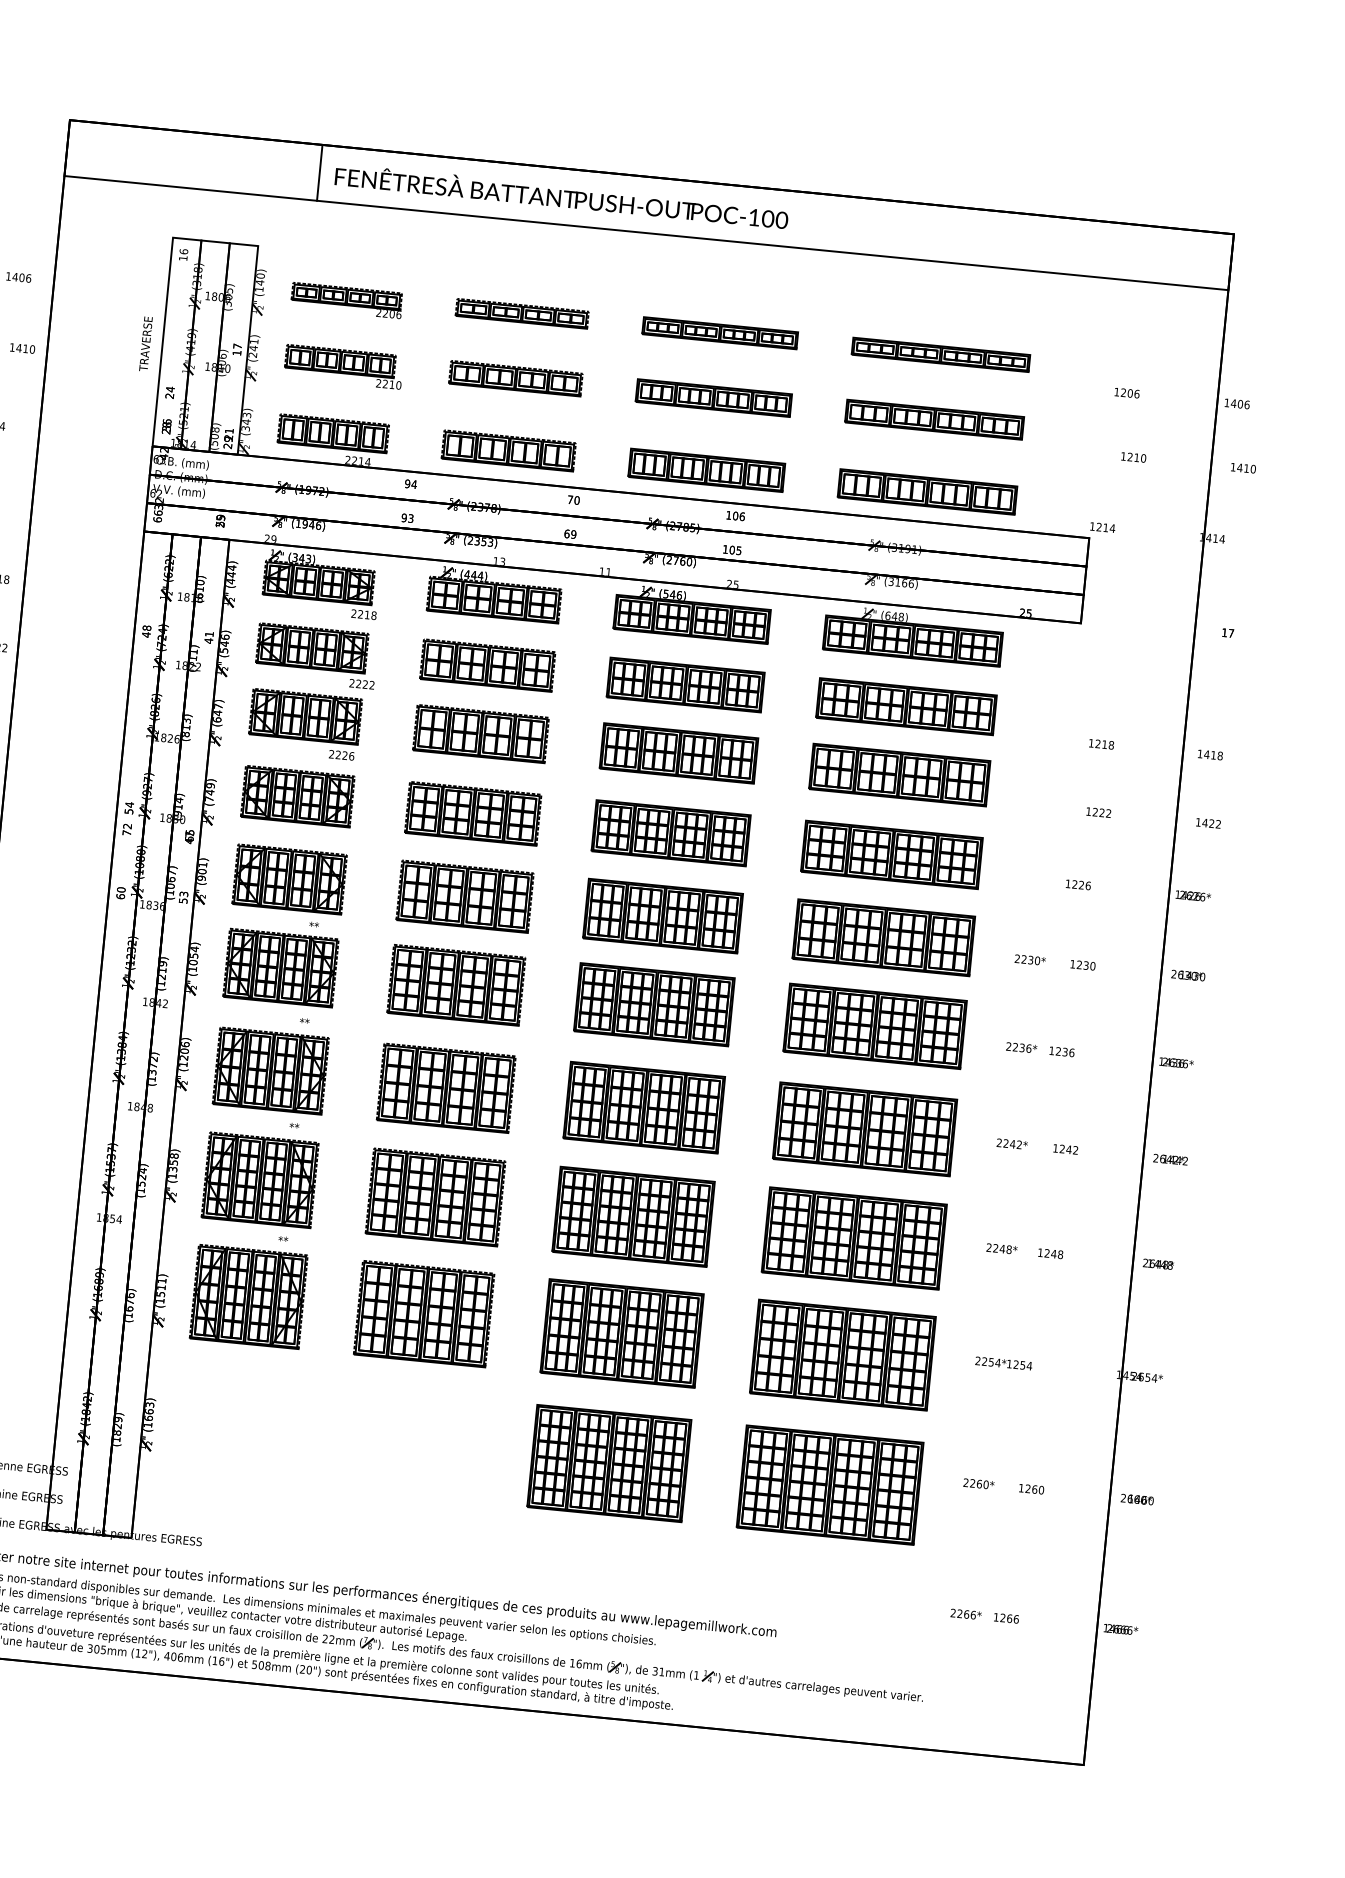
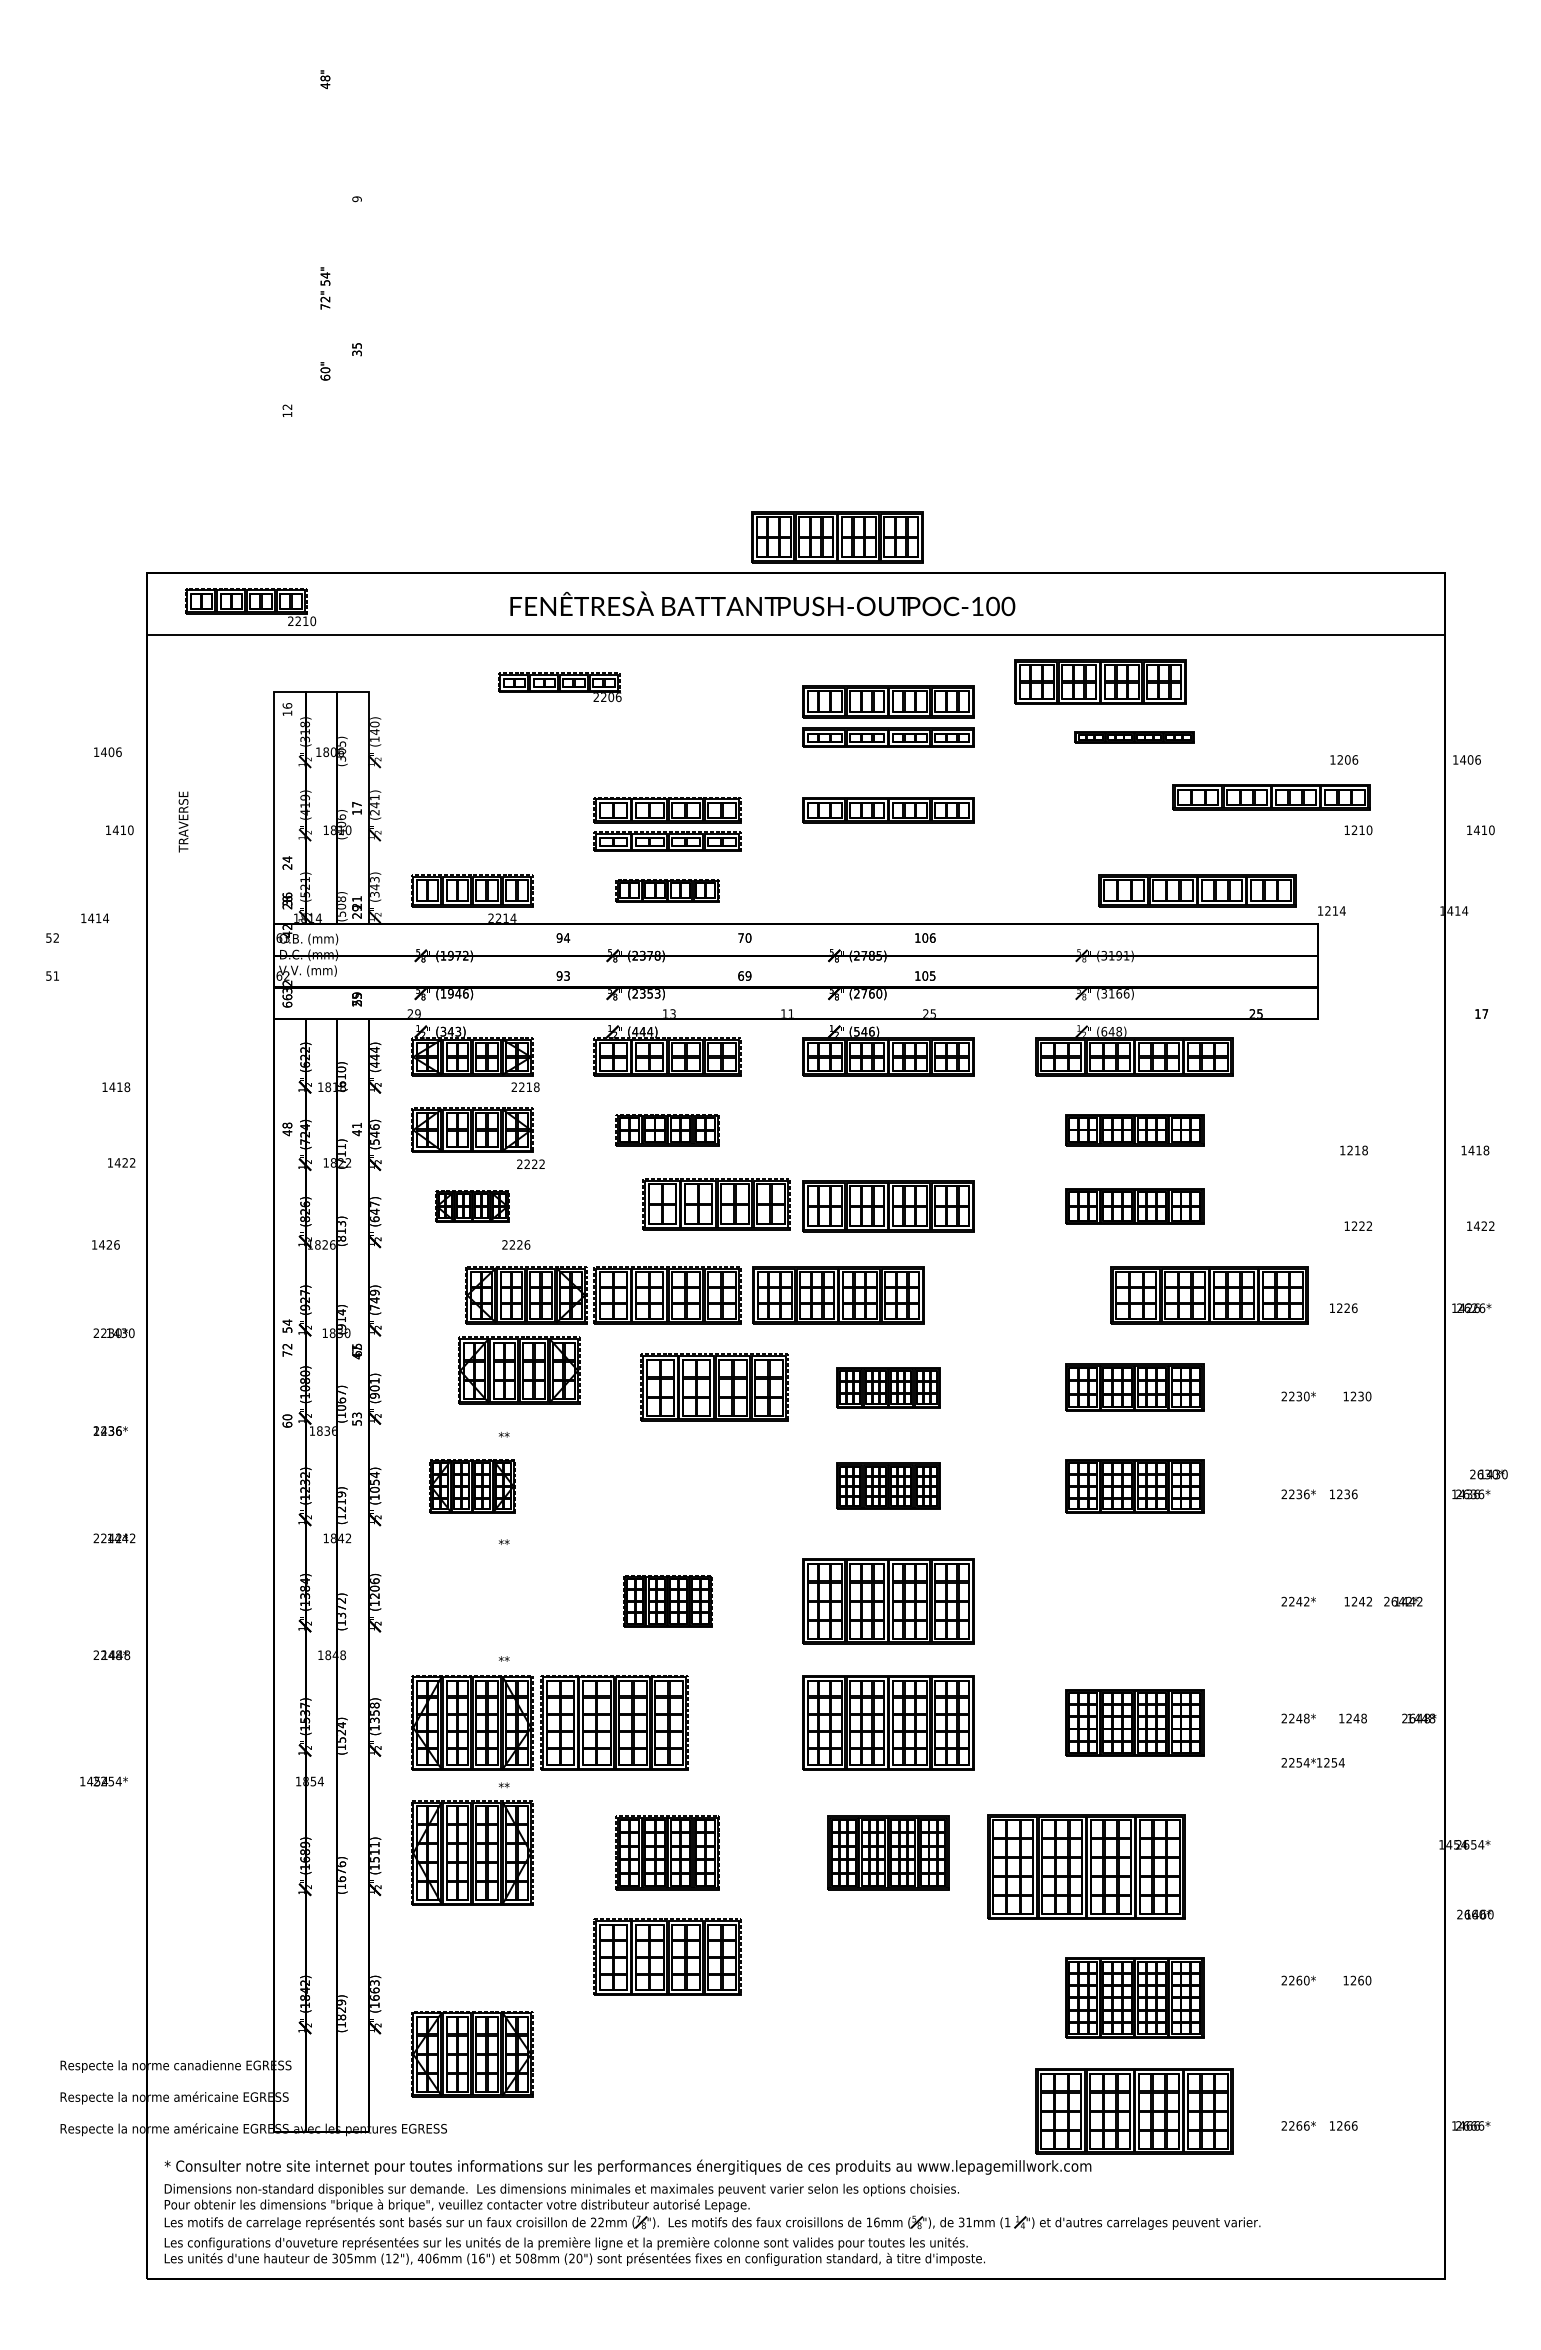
part: (692, 149) -> (837, 537), added
line: (319, 172) -> (428, 603), removed
text: (561, 196) -> (762, 603), moved
part: (346, 300) -> (559, 687), moved
part: (522, 313) -> (667, 841), moved
text: (145, 343) -> (183, 821), moved
part: (940, 354) -> (1134, 737), size x0.6
part: (343, 367) -> (250, 607), moved
part: (934, 420) -> (1271, 797), moved
part: (508, 450) -> (667, 890), size x0.7
part: (706, 470) -> (888, 701), moved
part: (927, 491) -> (1197, 890), moved
part: (487, 665) -> (667, 1129), size x0.7
part: (685, 684) -> (1100, 681), moved
part: (906, 706) -> (1134, 1129), size x0.7
part: (305, 717) -> (472, 1206), size x0.6
part: (480, 734) -> (716, 1204), moved
part: (899, 775) -> (1134, 1206), size x0.7
part: (298, 796) -> (526, 1295), moved
part: (671, 833) -> (838, 1295), moved
part: (891, 855) -> (1209, 1295), moved
part: (289, 879) -> (519, 1370), moved
part: (464, 896) -> (714, 1387), moved
part: (663, 915) -> (888, 1387), size x0.6
part: (883, 937) -> (1134, 1387), size x0.7
part: (281, 967) -> (472, 1485), size x0.7
text: (1187, 975) -> (1488, 1474), moved
part: (456, 984) -> (667, 1956), moved
part: (654, 1003) -> (888, 1485), size x0.6
part: (875, 1025) -> (1134, 1485), size x0.7
part: (271, 1071) -> (472, 2054), moved
part: (446, 1088) -> (667, 1601), size x0.6
part: (864, 1129) -> (1134, 2111), moved
text: (1170, 1159) -> (1403, 1601), moved
part: (435, 1197) -> (614, 1722), moved
part: (854, 1238) -> (1134, 1722), size x0.7
text: (1158, 1264) -> (1419, 1718), moved
part: (423, 1313) -> (667, 1852), size x0.7
part: (622, 1333) -> (888, 1852), size x0.7
part: (842, 1354) -> (1086, 1866), moved
text: (1003, 1363) -> (1312, 1762), moved
part: (609, 1463) -> (888, 1997), removed
part: (830, 1484) -> (1134, 1997), size x0.7
text: (1137, 1499) -> (1475, 1914), moved

